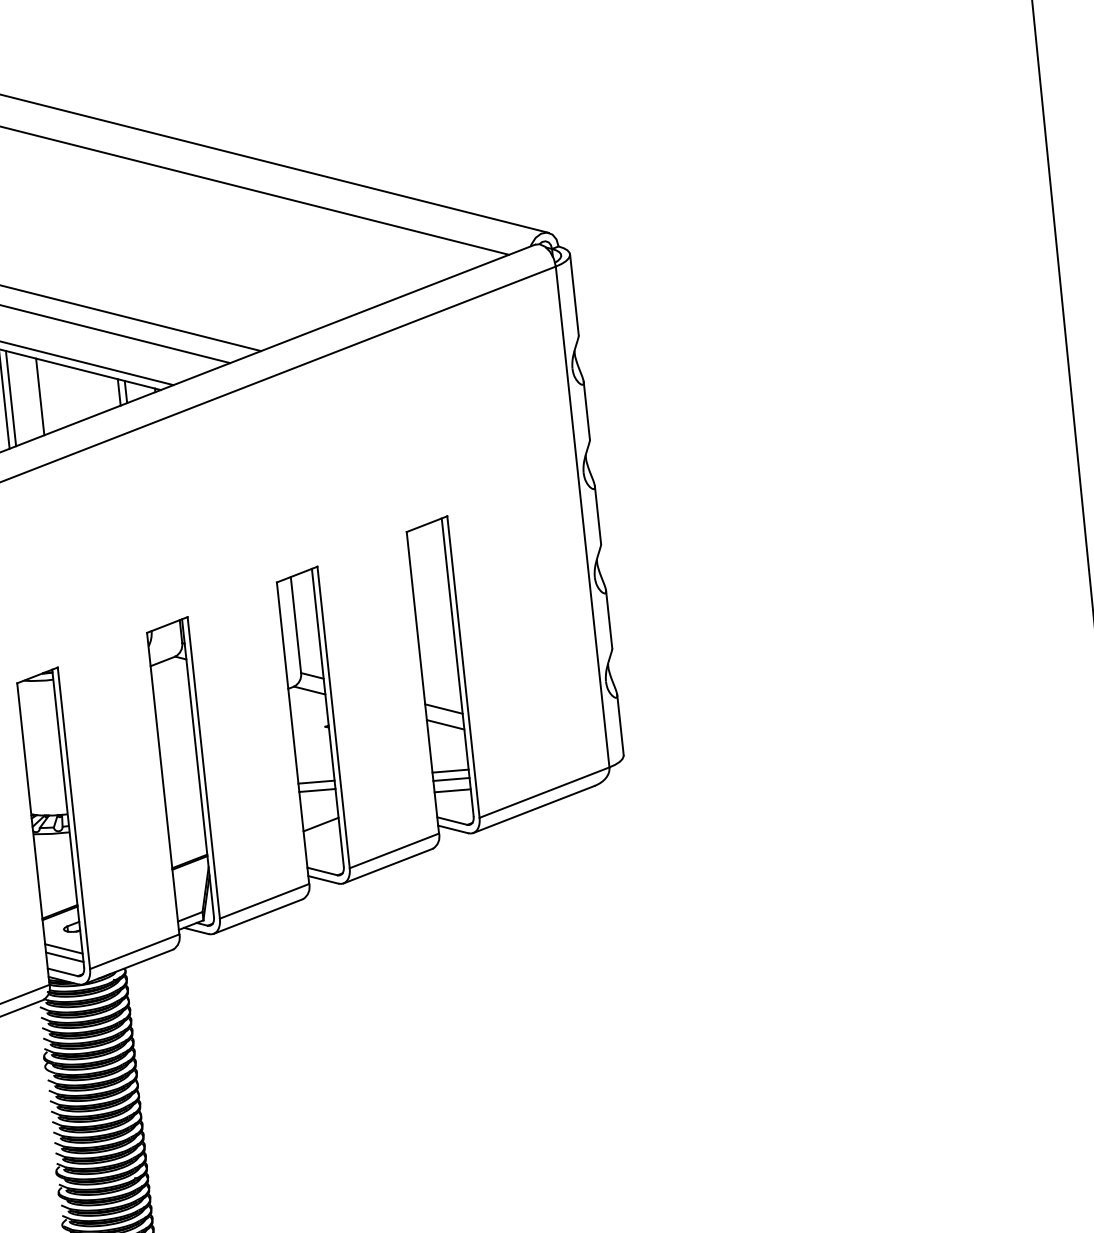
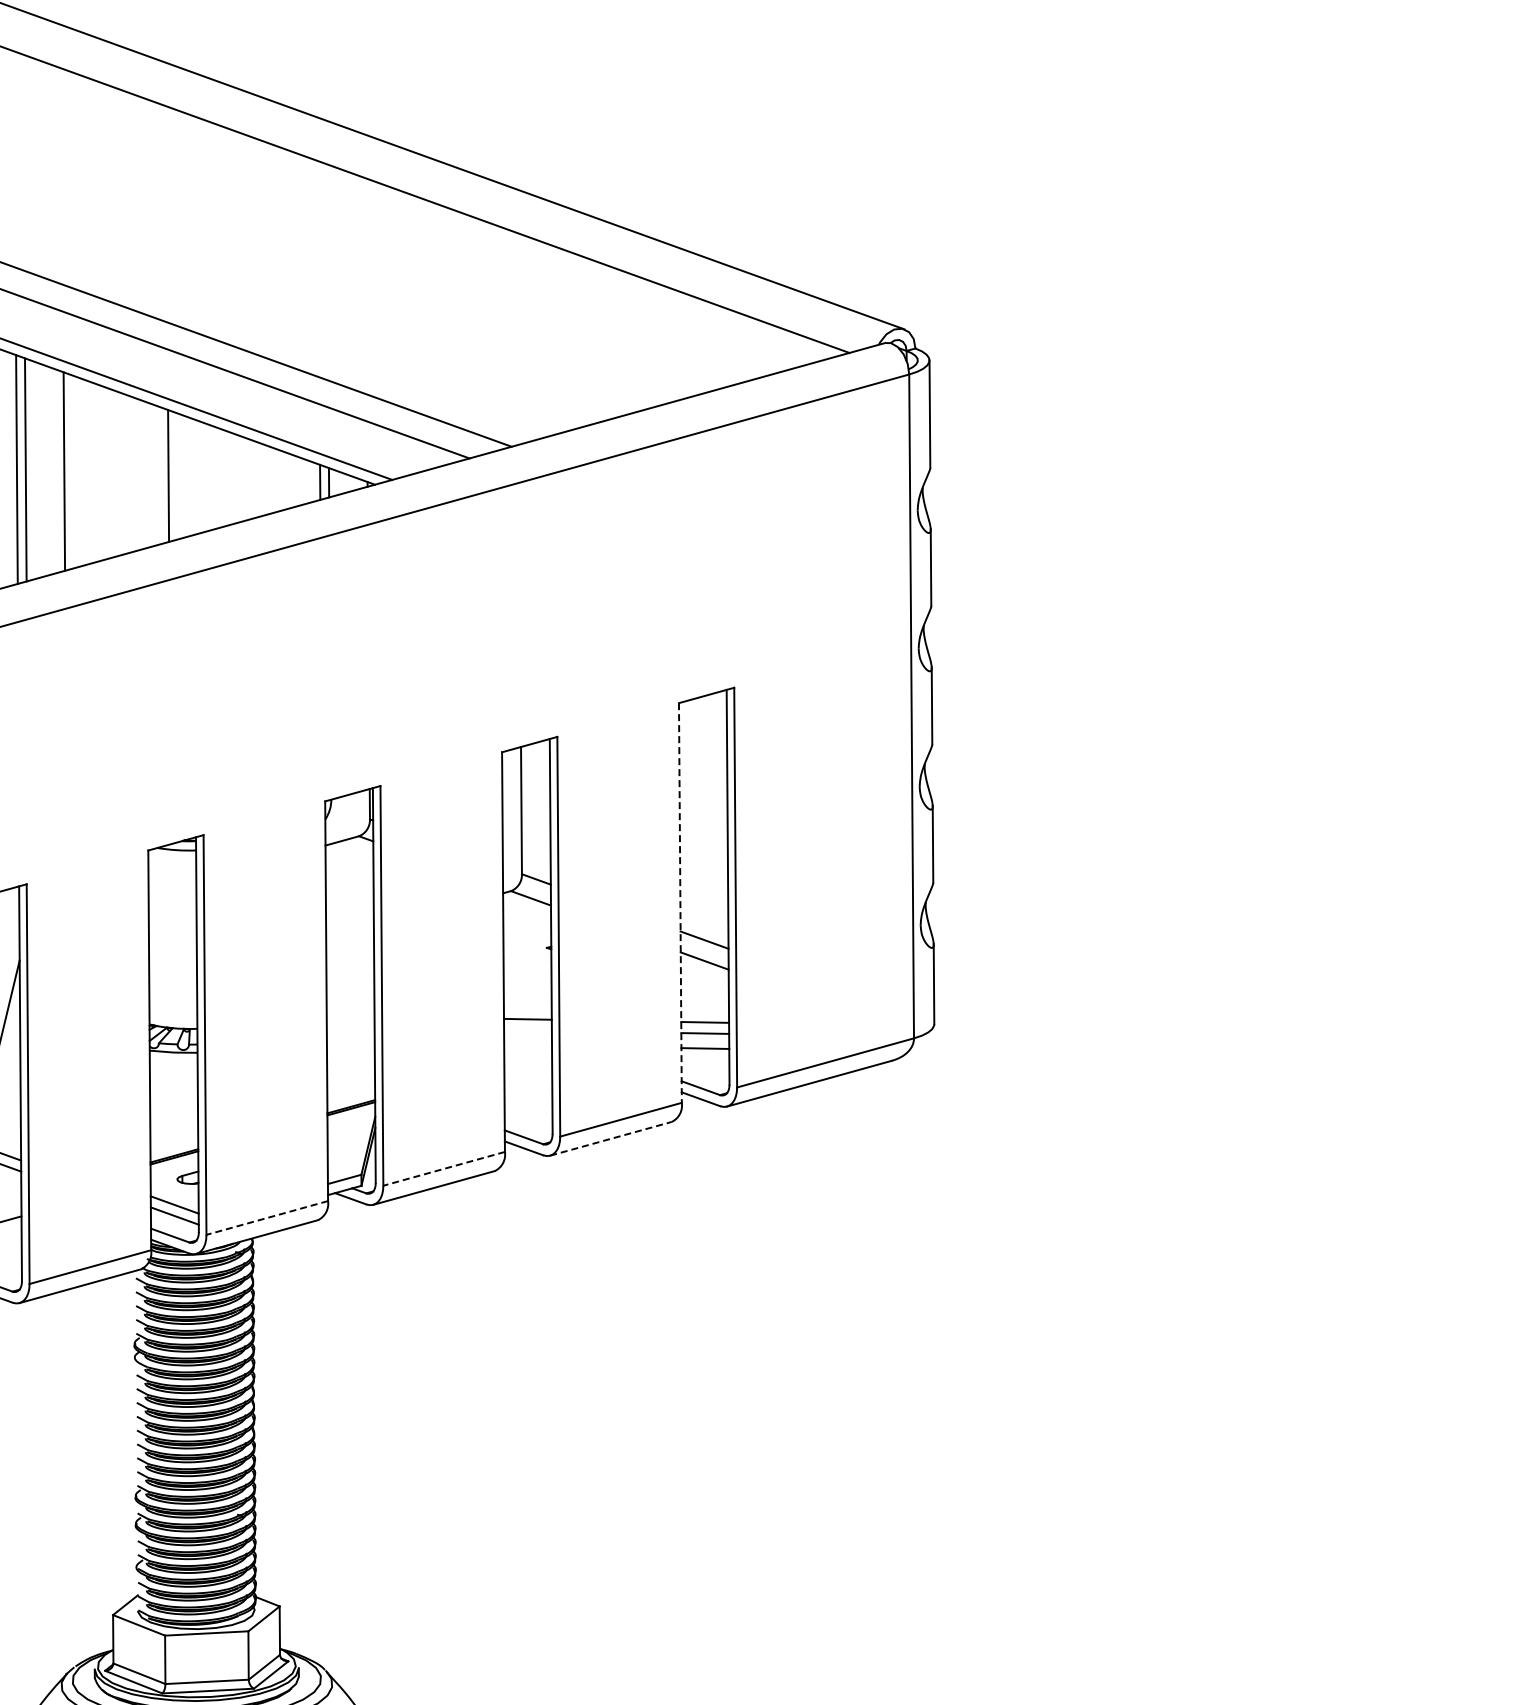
line: (39, 396) -> (215, 477), removed
line: (10, 398) -> (176, 476), removed
line: (422, 682) -> (680, 902), solid -> dashed
line: (316, 789) -> (527, 1029), removed
line: (321, 824) -> (528, 1075), removed
line: (388, 865) -> (611, 1138), solid -> dashed
line: (264, 901) -> (443, 1168), solid -> dashed
line: (134, 952) -> (266, 1218), solid -> dashed

